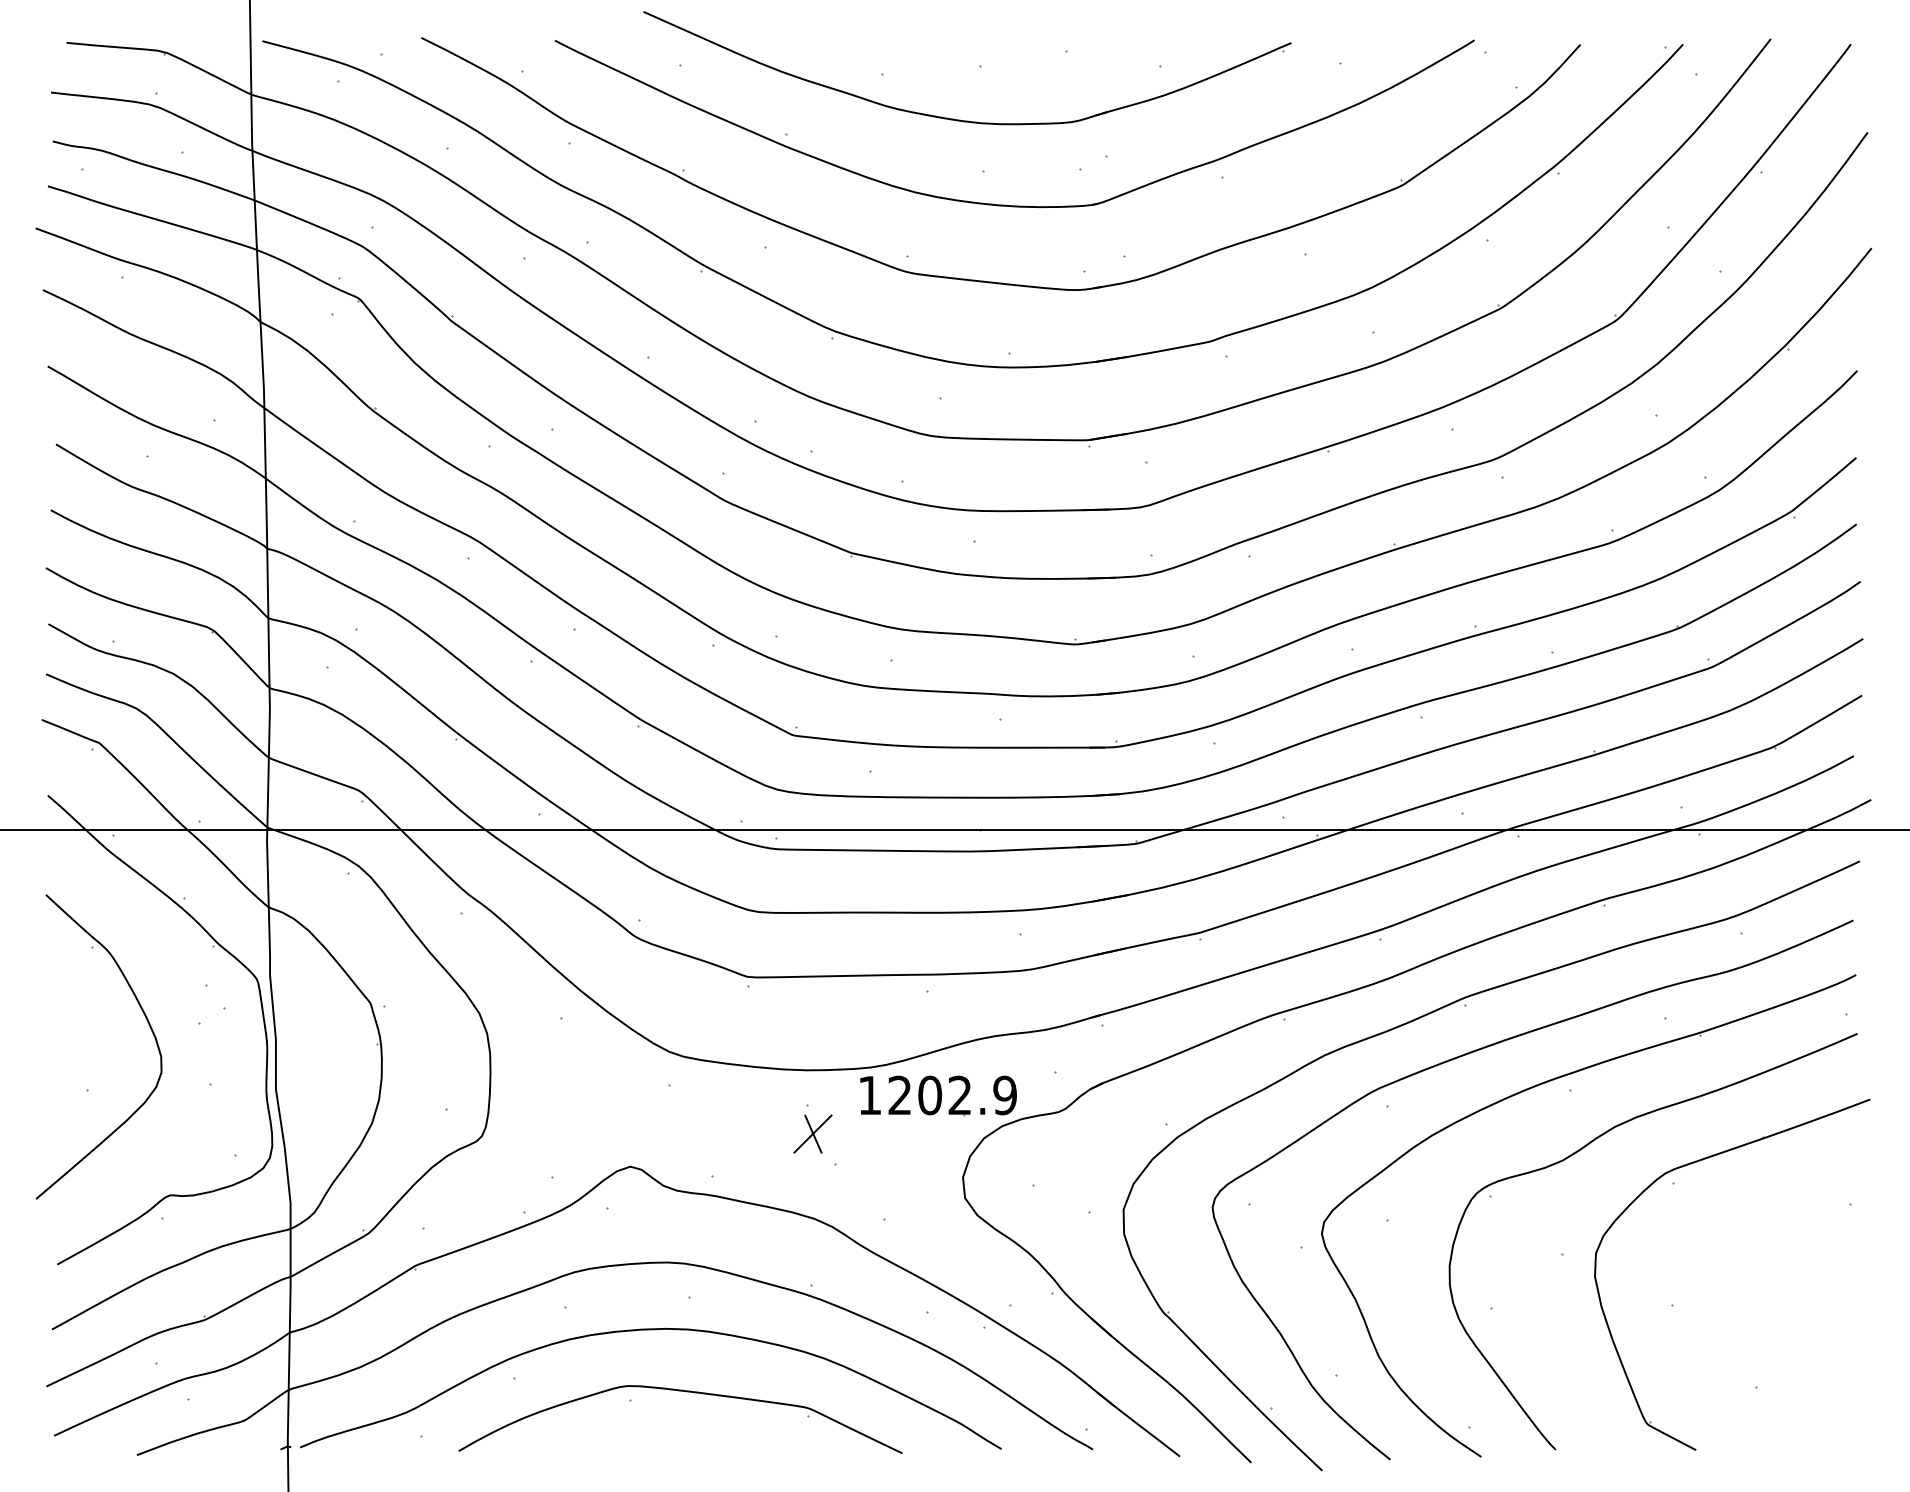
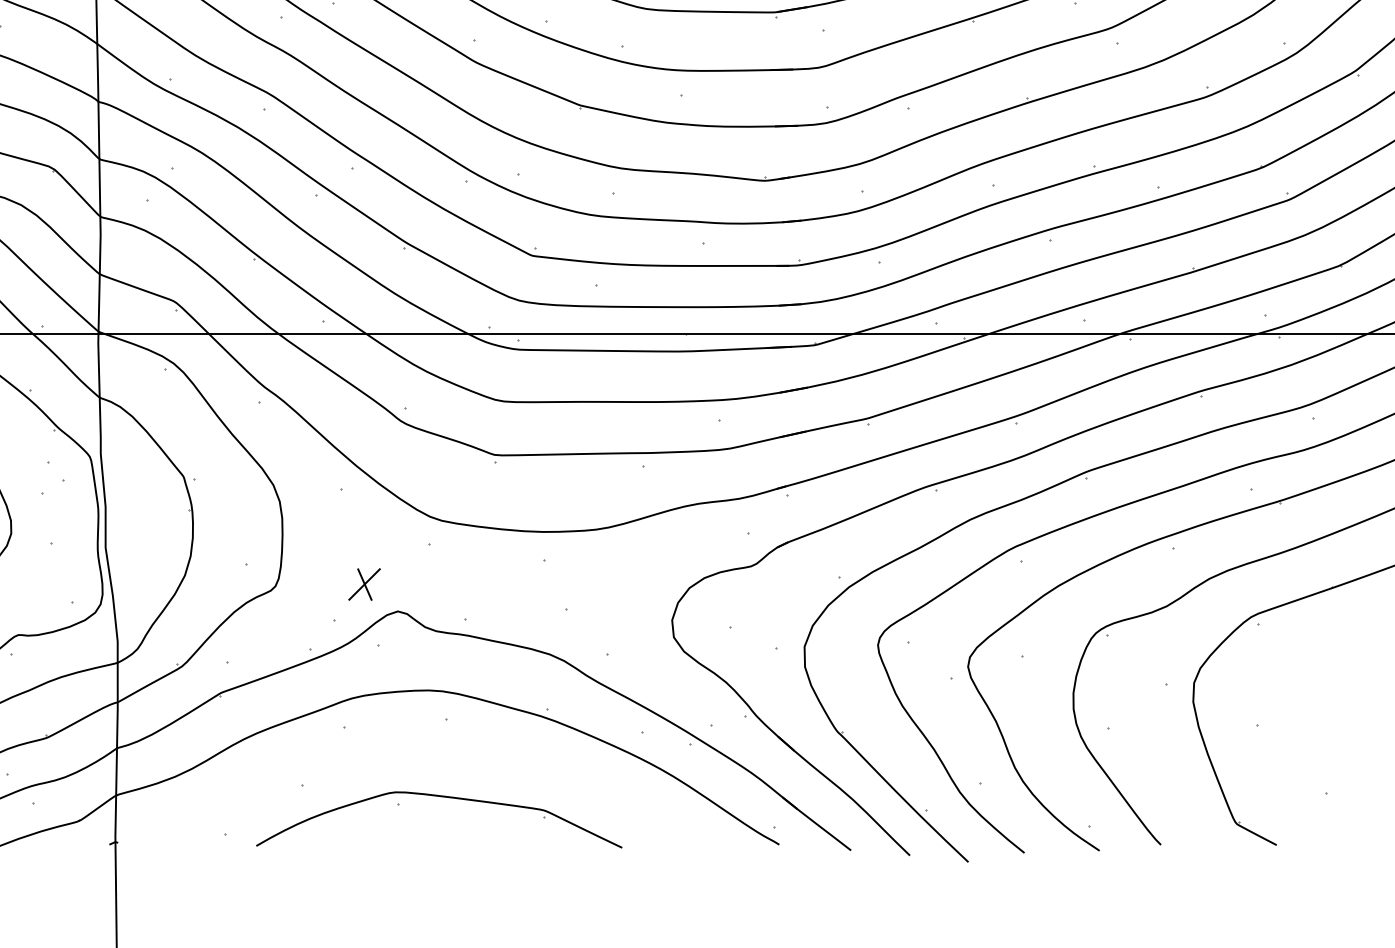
part: (938, 1095) -> (651, 552), removed
part: (812, 1133) -> (364, 584), moved
curve: (650, 1330) -> (414, 746), removed

